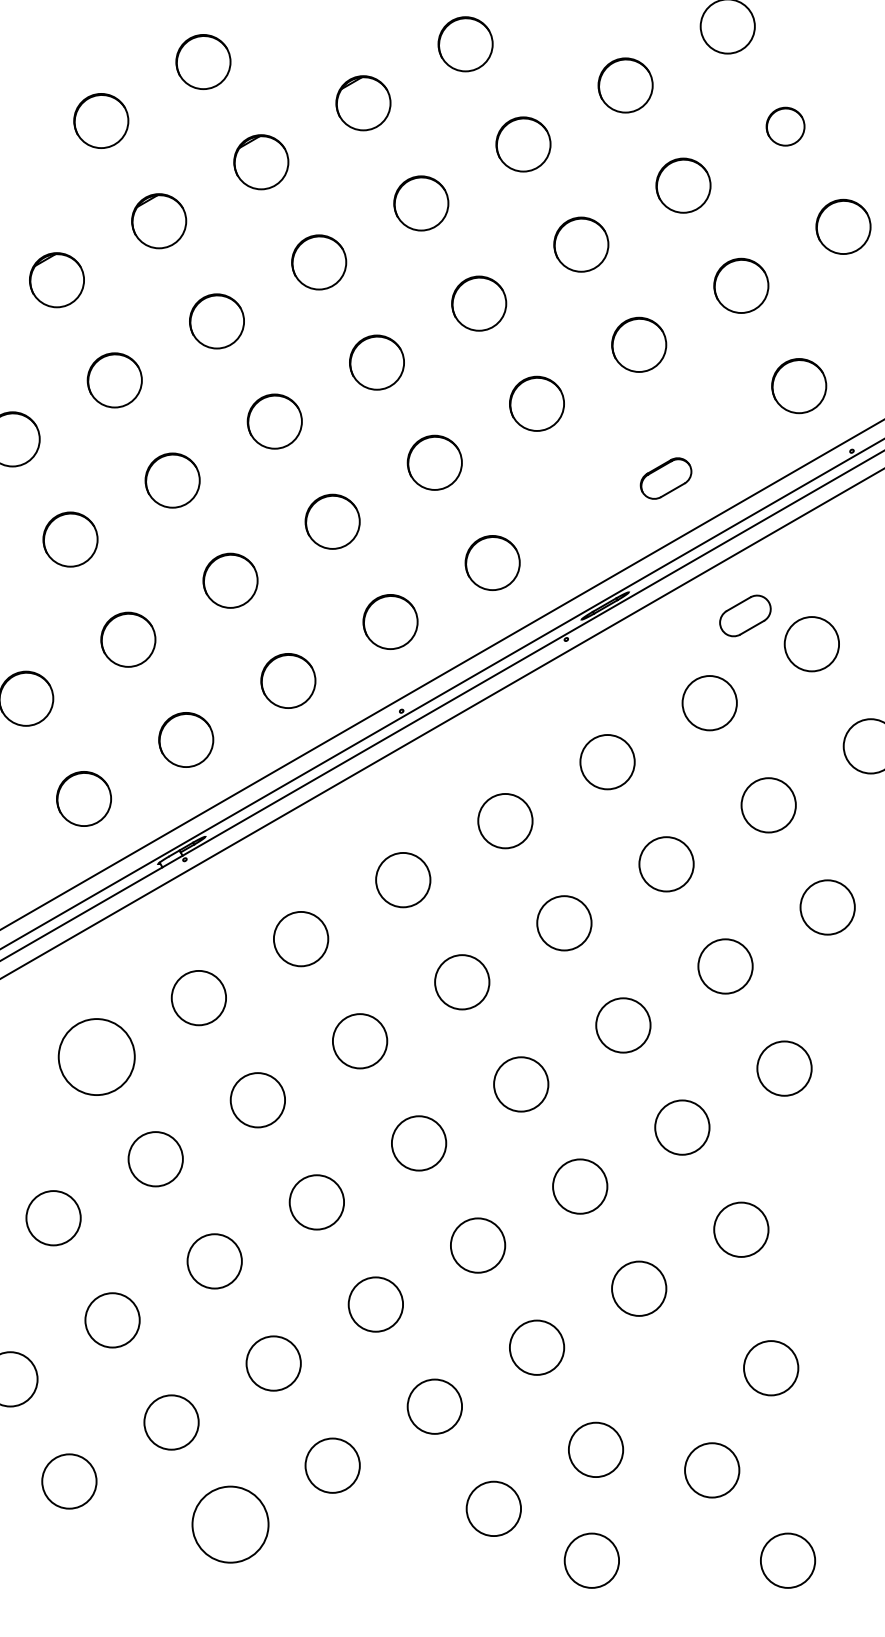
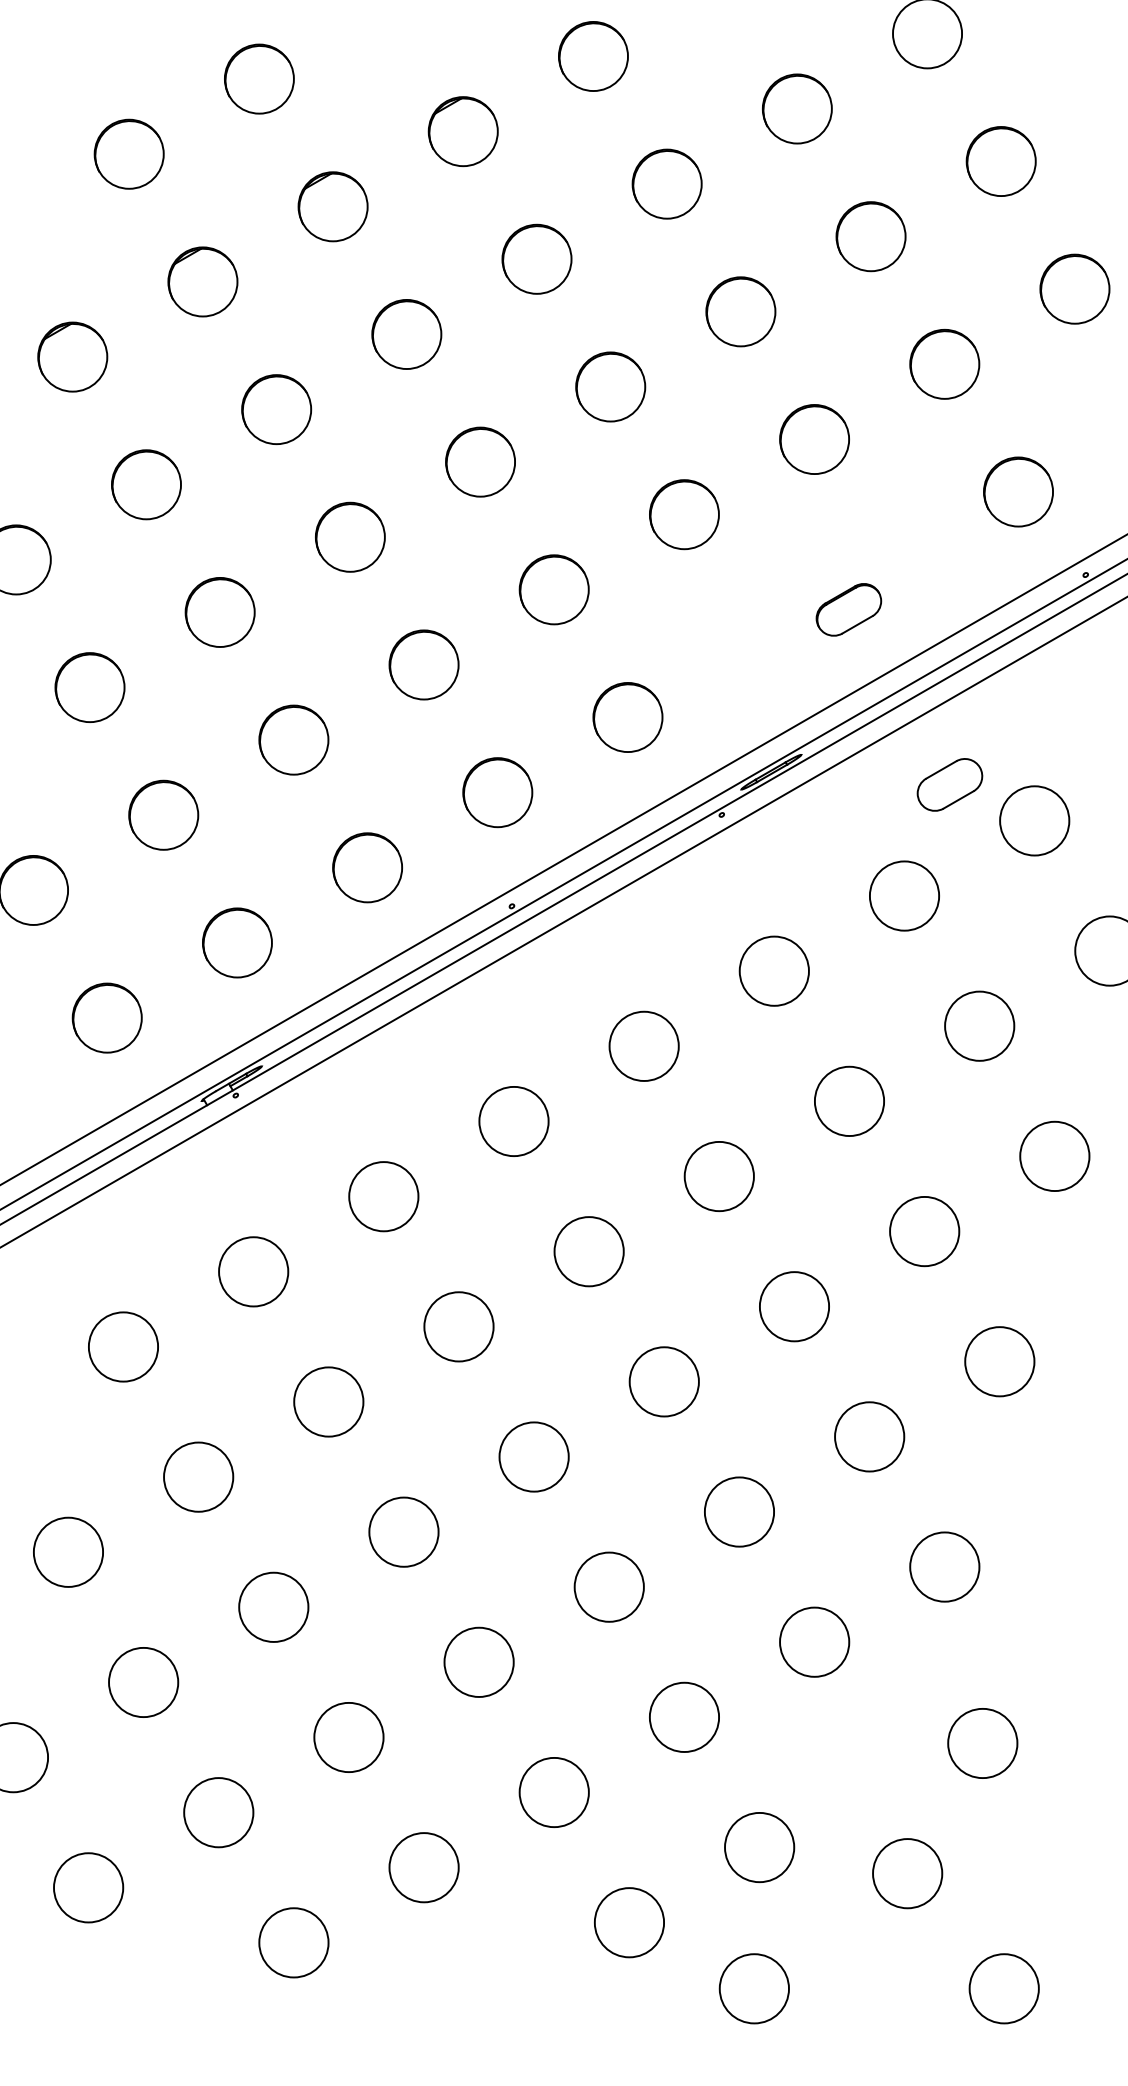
part: (785, 126) -> (1000, 161), size x1.43
circle: (96, 1056) -> (123, 1346), size x0.71
circle: (230, 1524) -> (293, 1942), size x0.71

